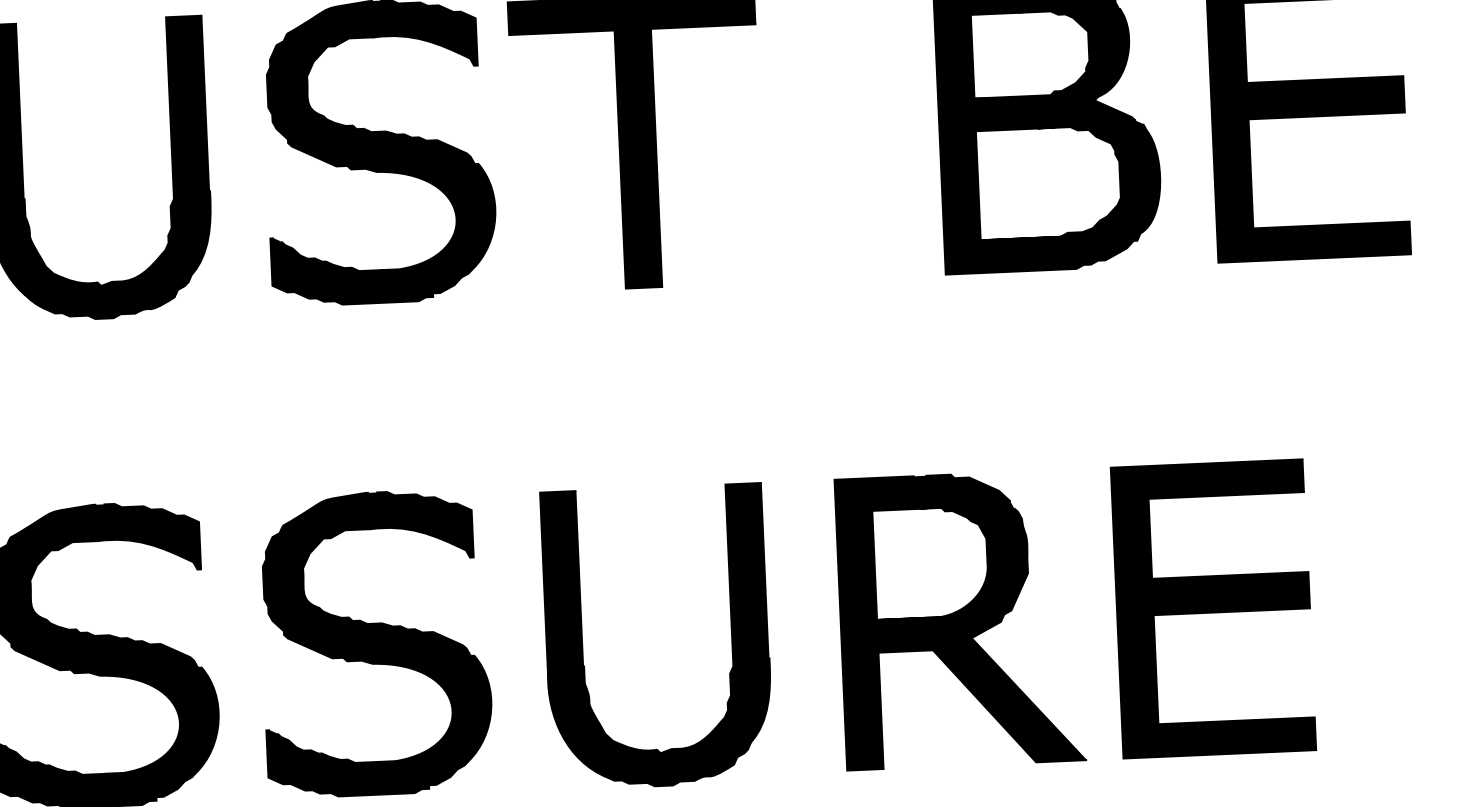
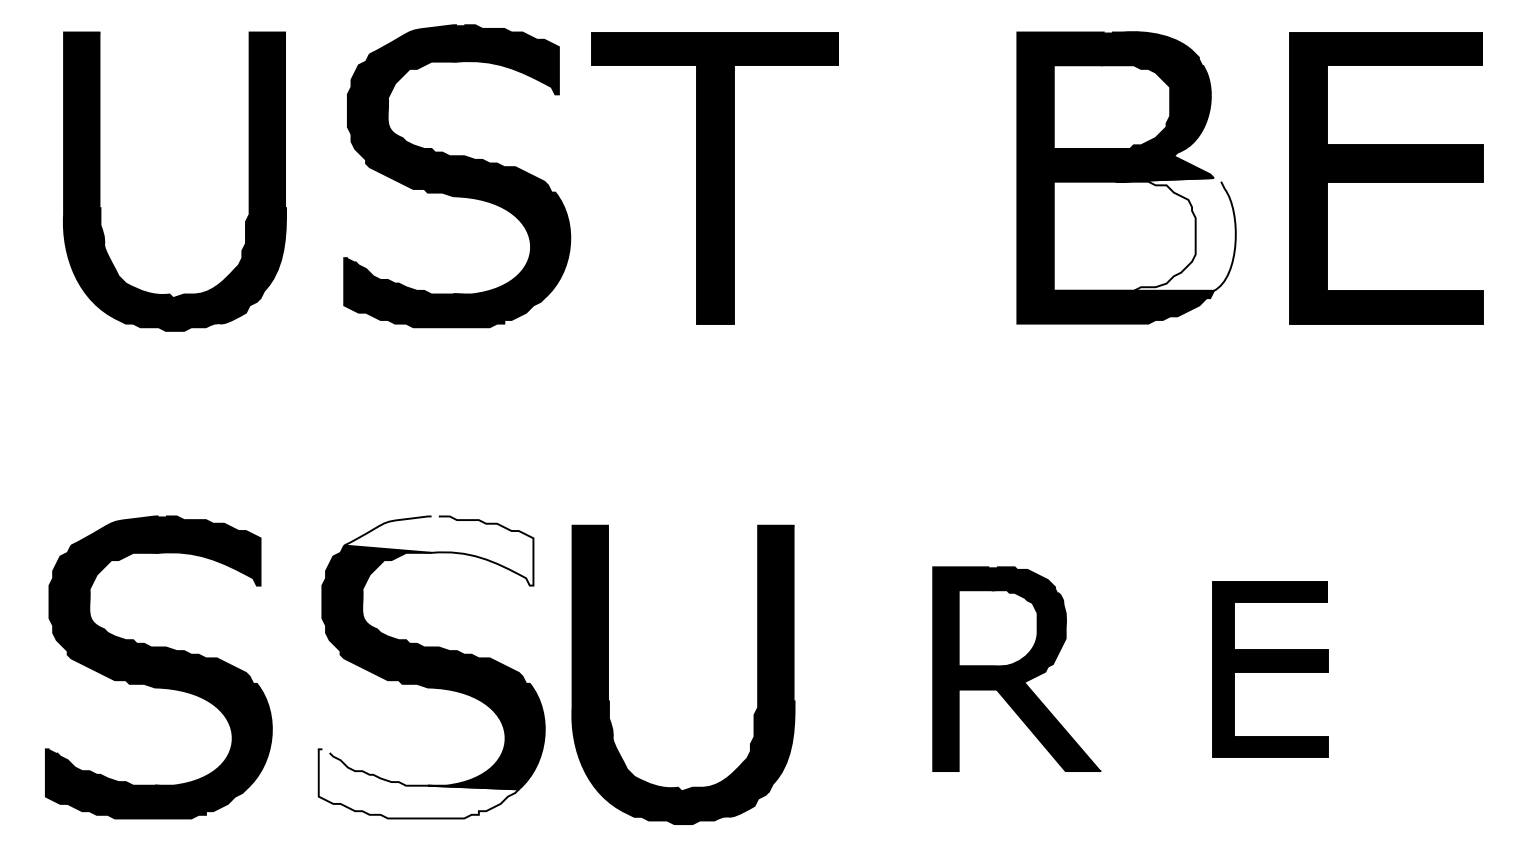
fill: (1068, 180) -> (1144, 234), removed
fill: (377, 526) -> (438, 550), removed
part: (1213, 609) -> (1270, 669), size x0.6
part: (959, 619) -> (1016, 668), size x0.7
part: (731, 633) -> (757, 674), moved
fill: (367, 760) -> (418, 783), removed

